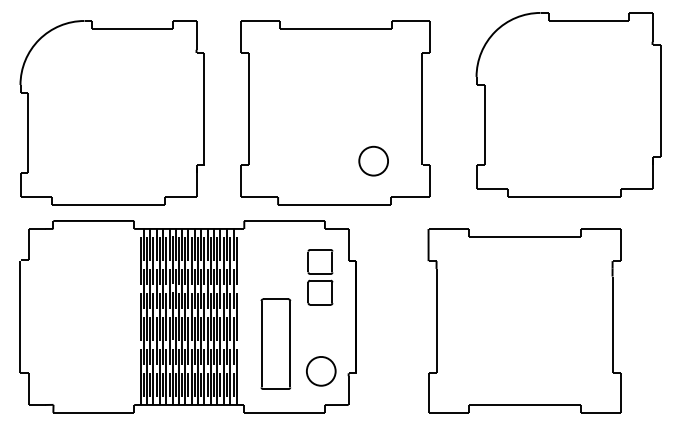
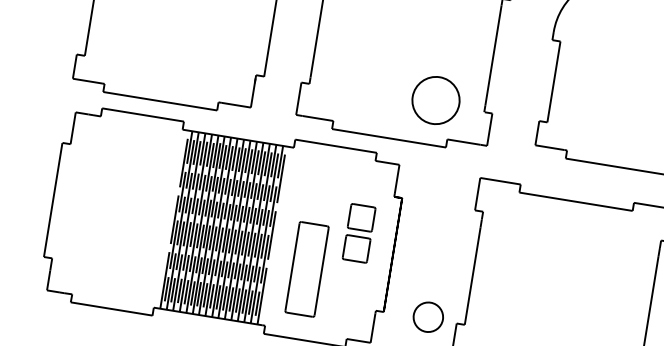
part: (373, 160) -> (435, 99), size x1.6
part: (320, 277) -> (359, 233), moved
part: (321, 371) -> (428, 317), moved

